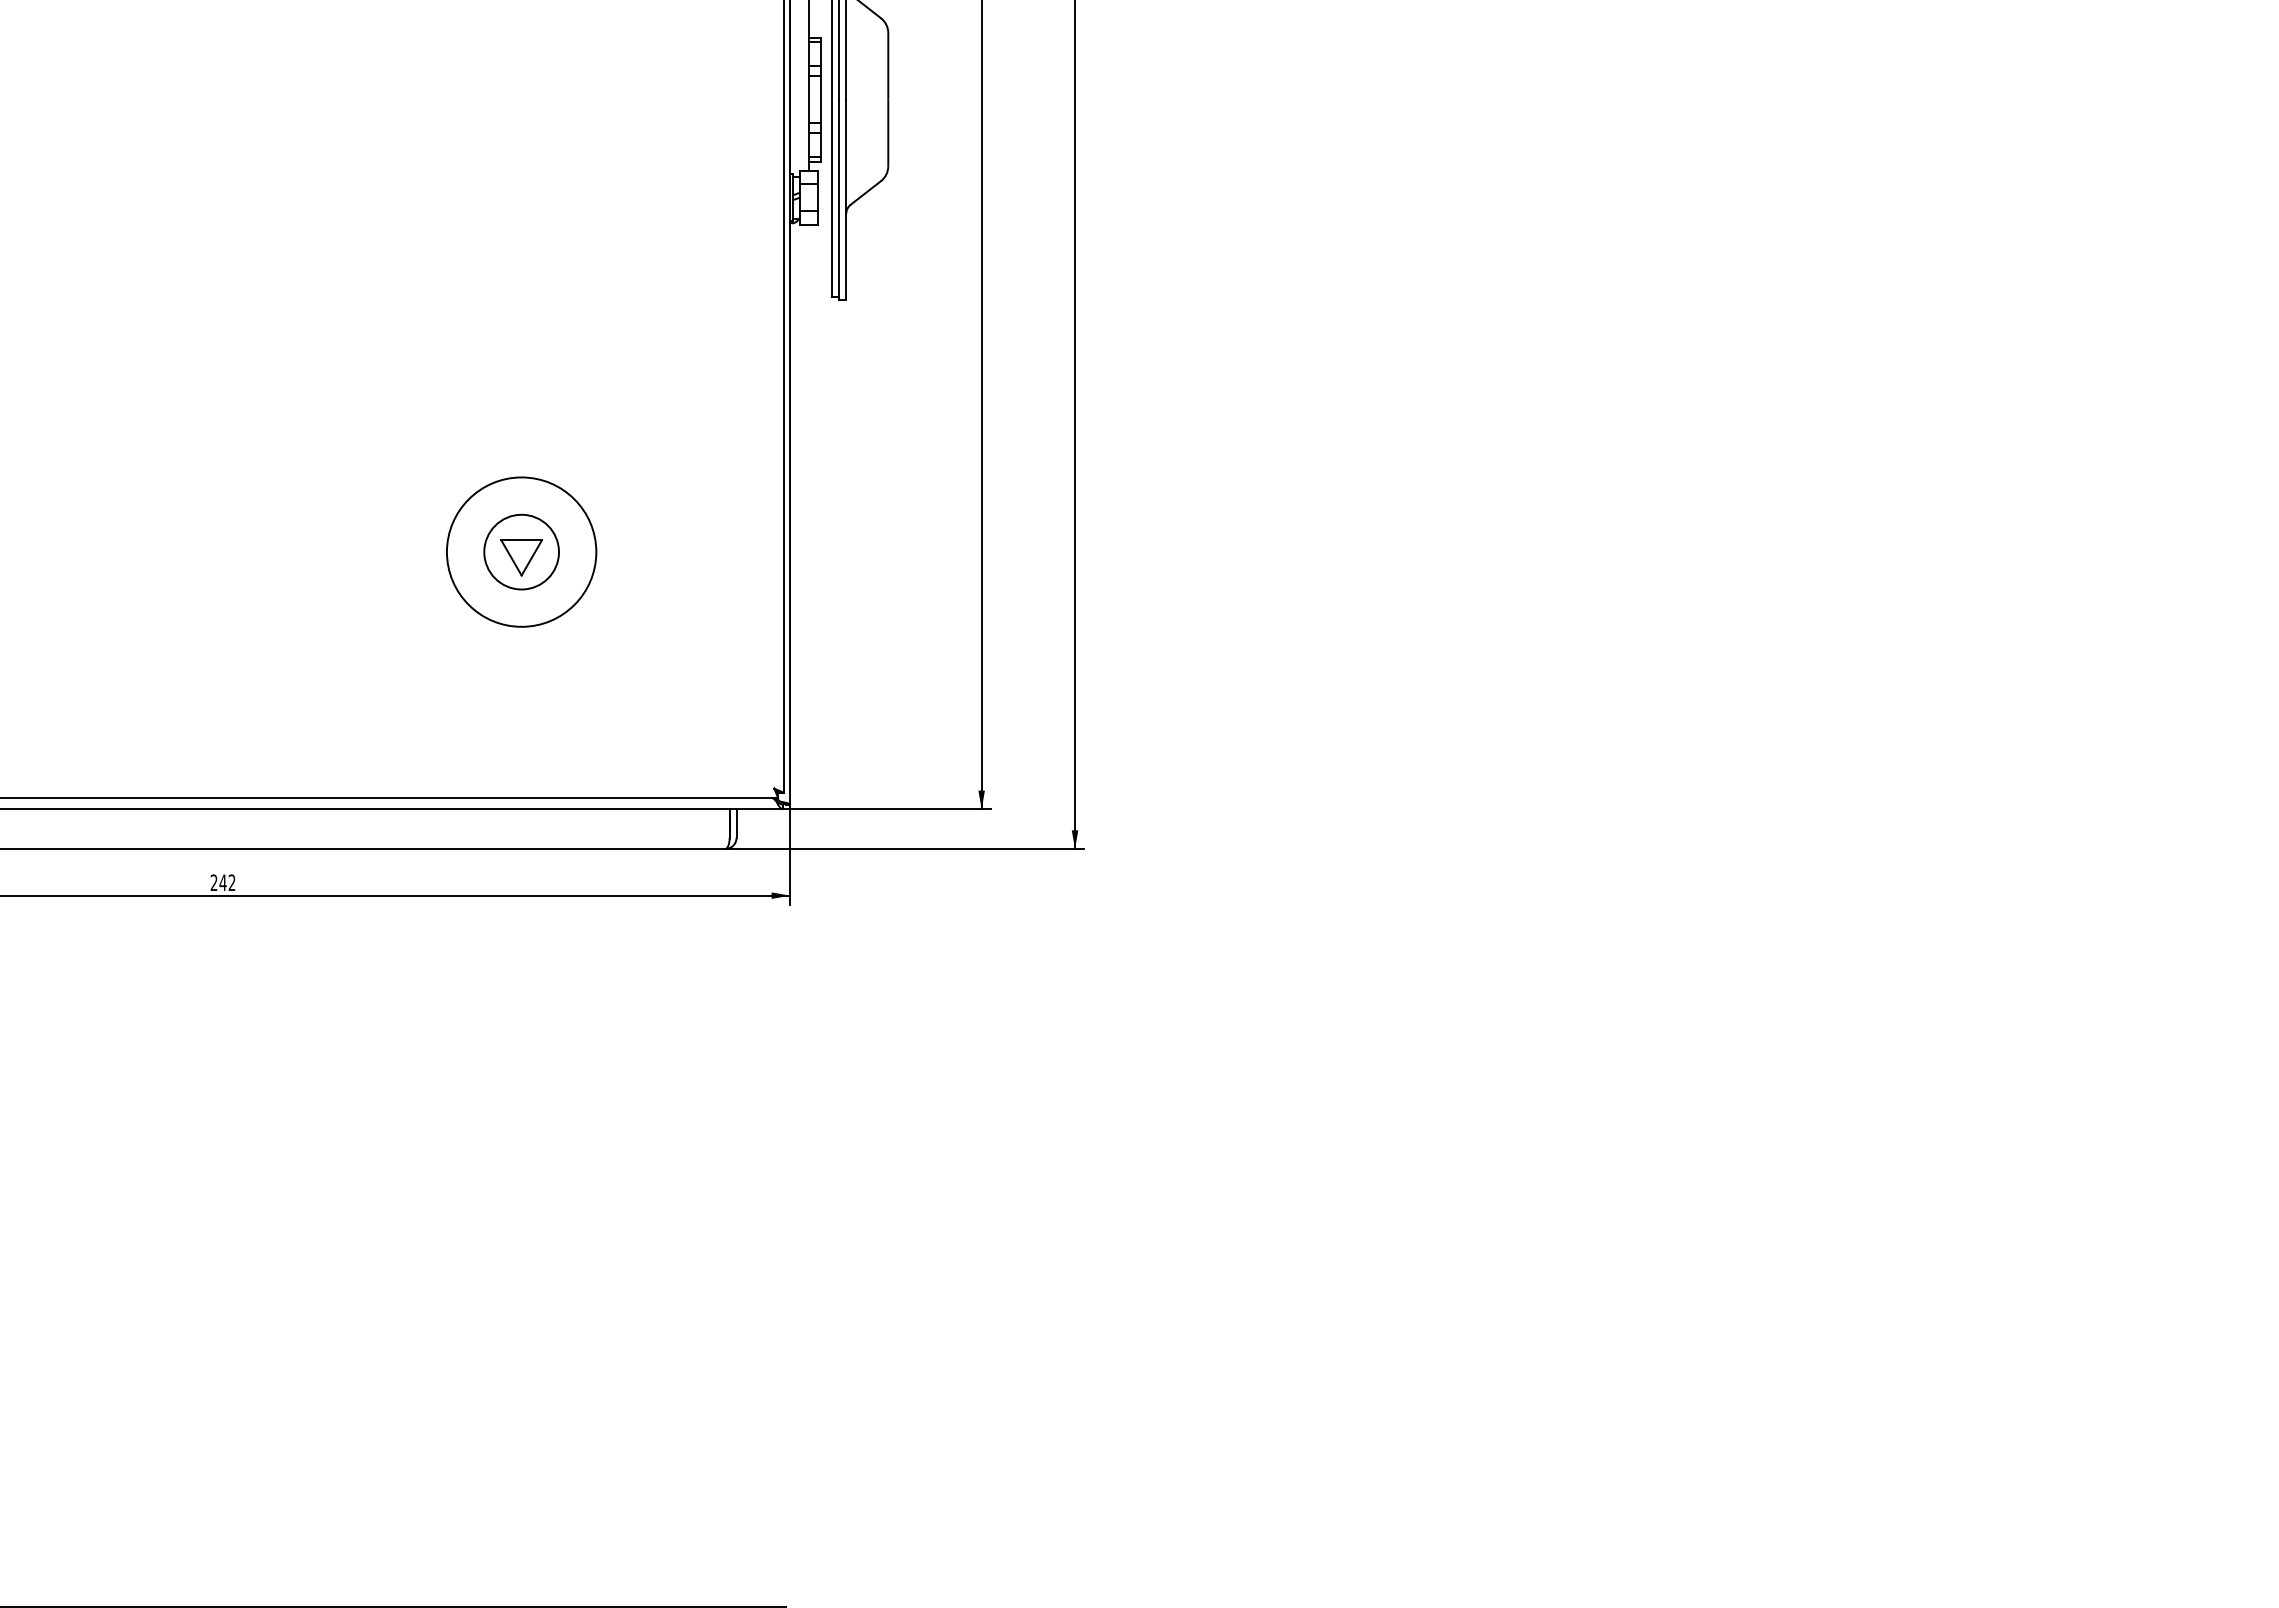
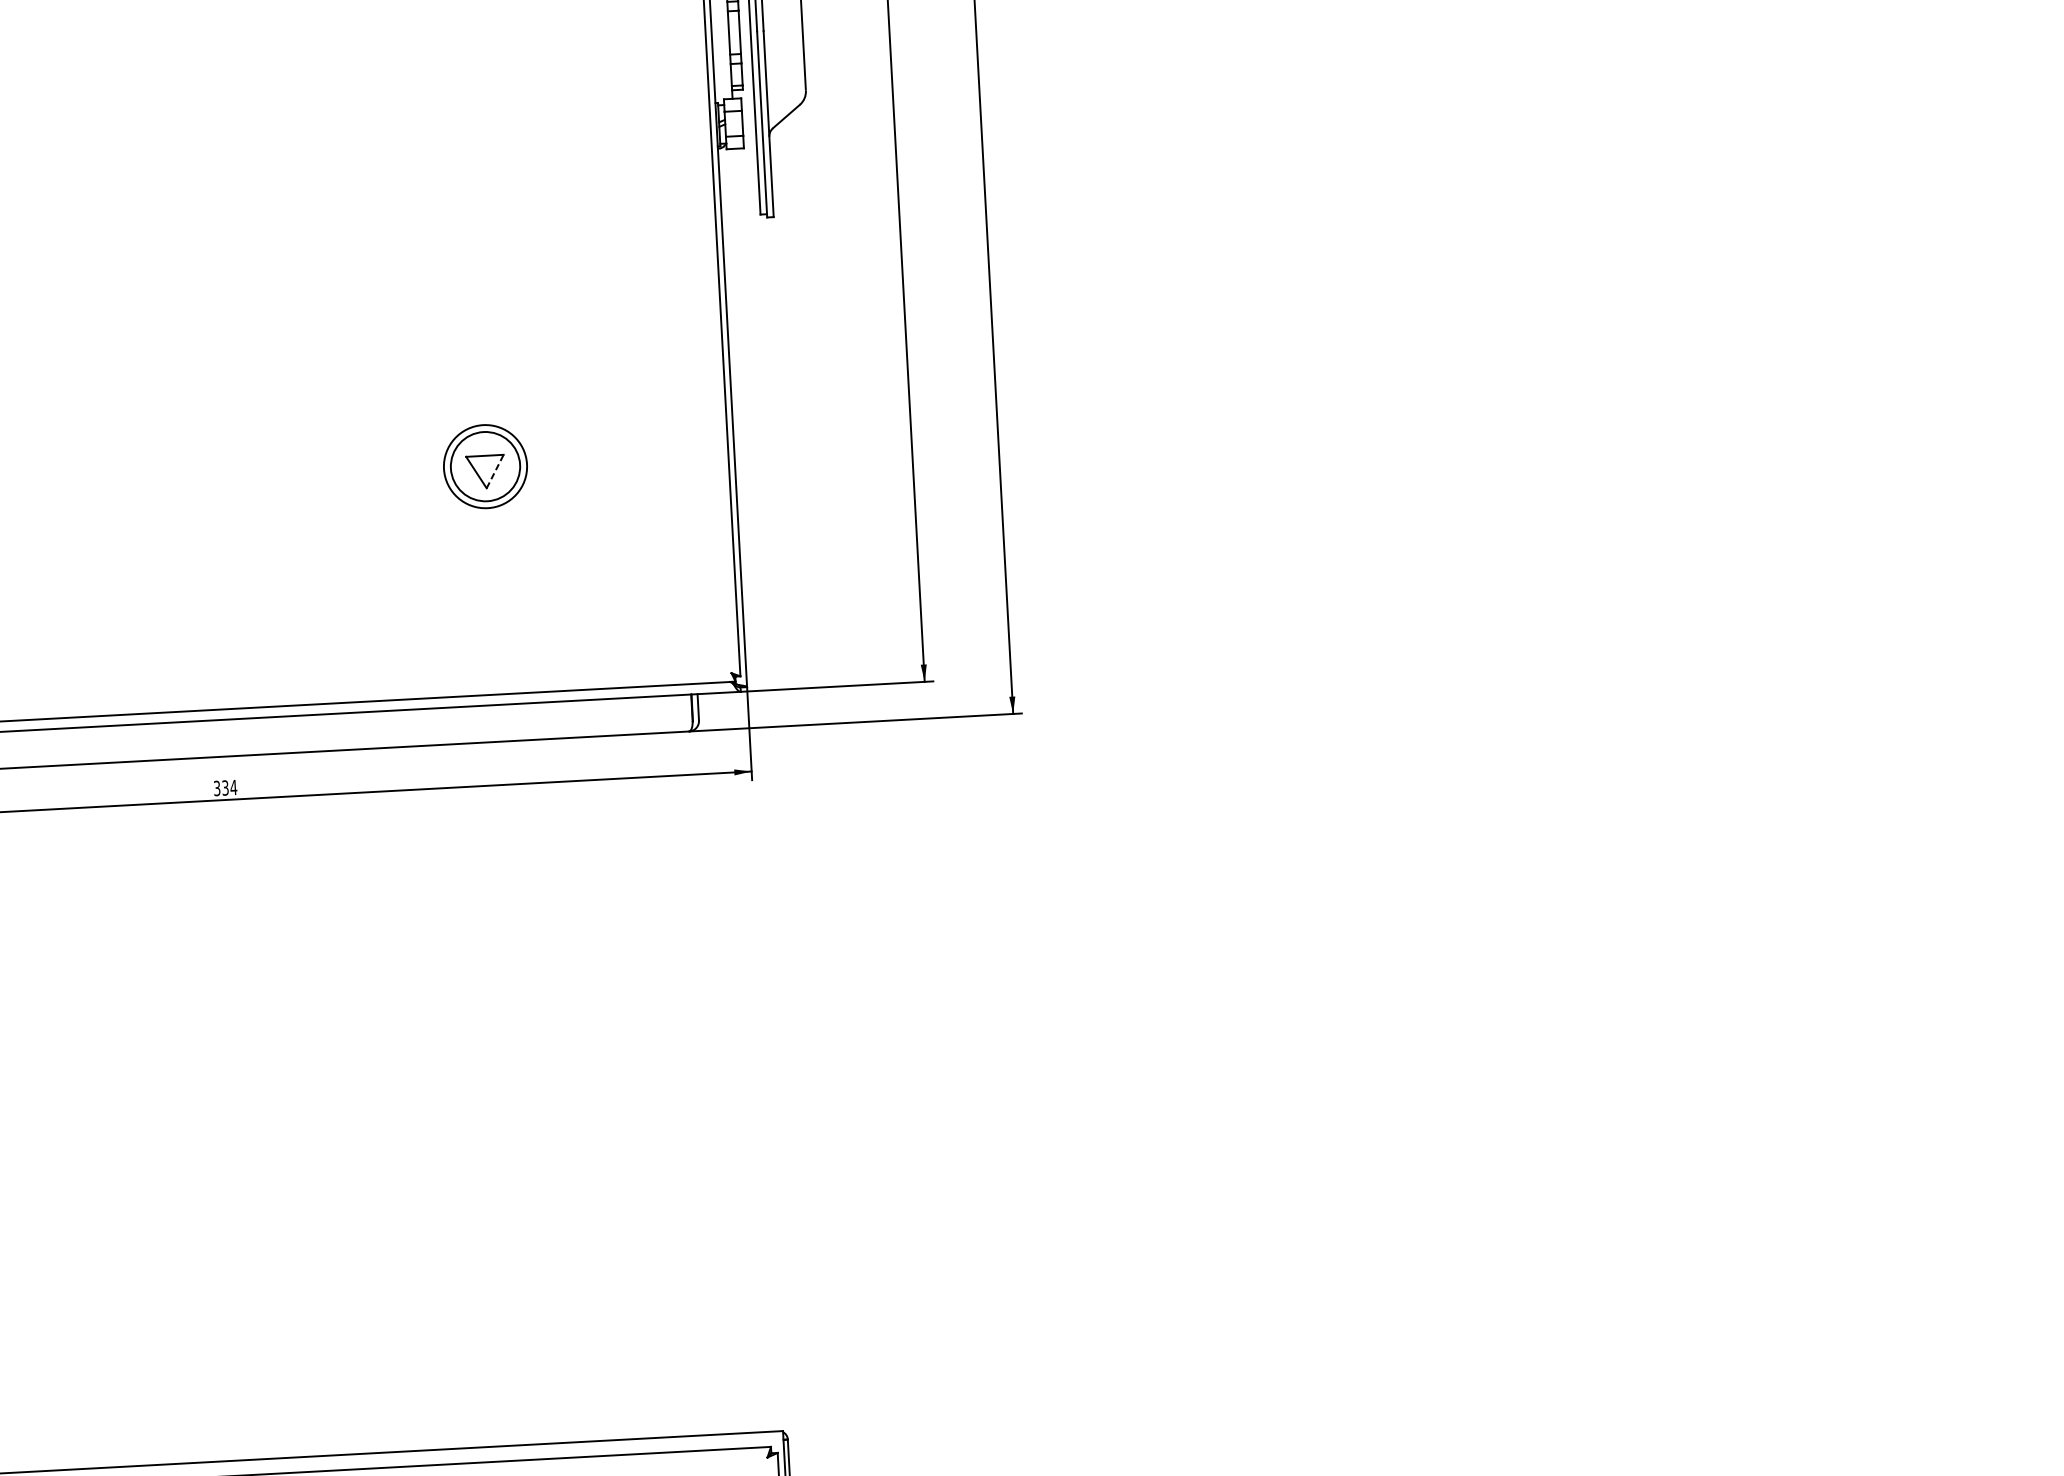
circle: (521, 551) -> (485, 466), size x0.6
line: (532, 557) -> (495, 471), solid -> dashed
text: (222, 882) -> (224, 787), 242 -> 334

